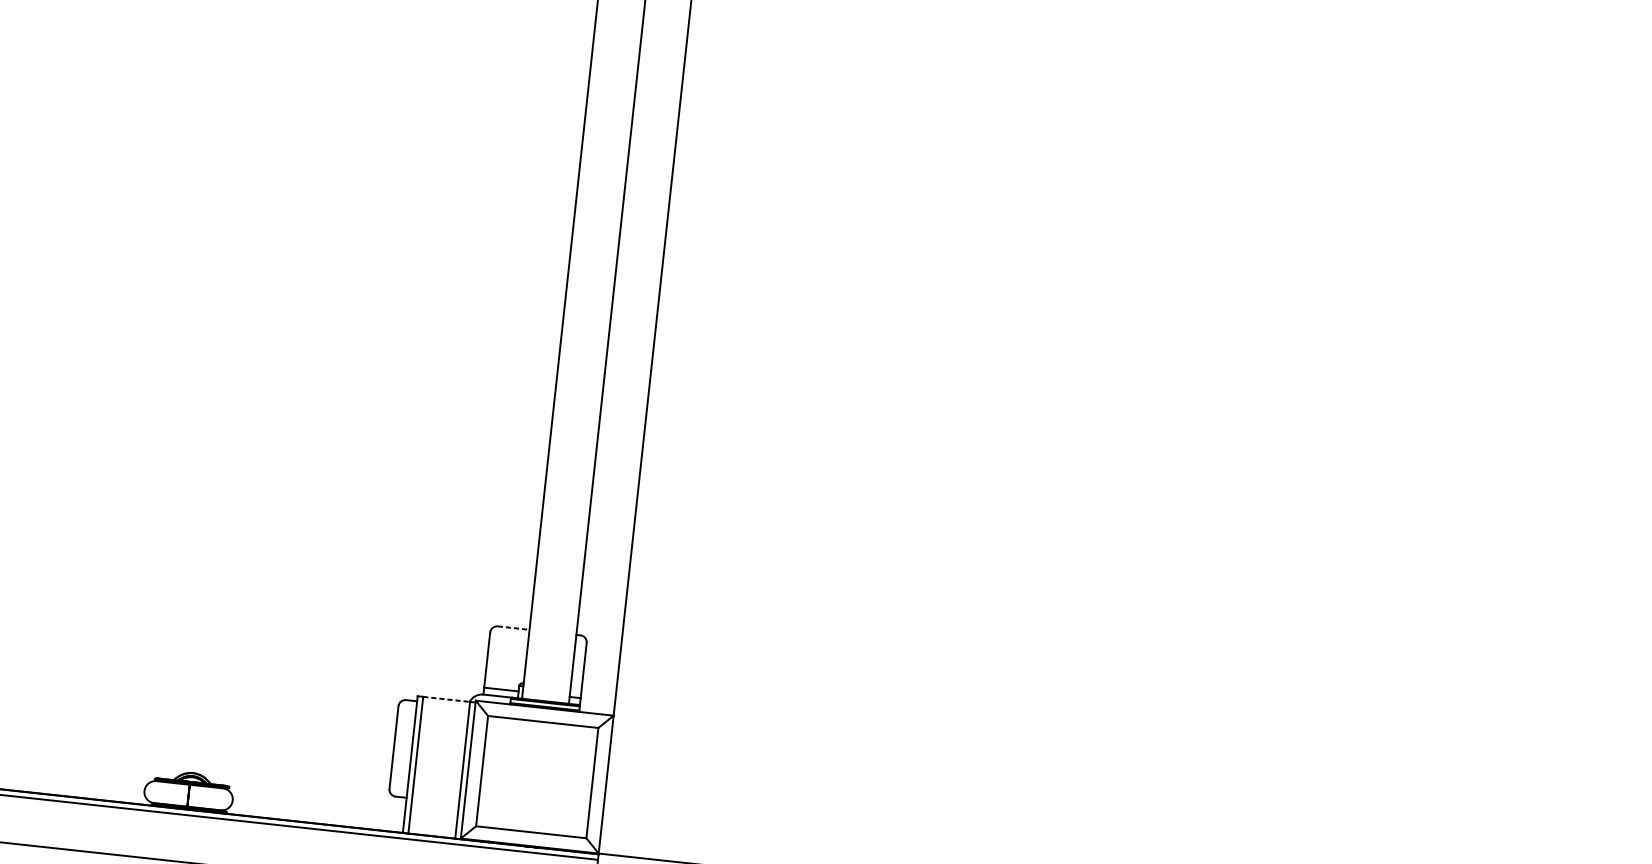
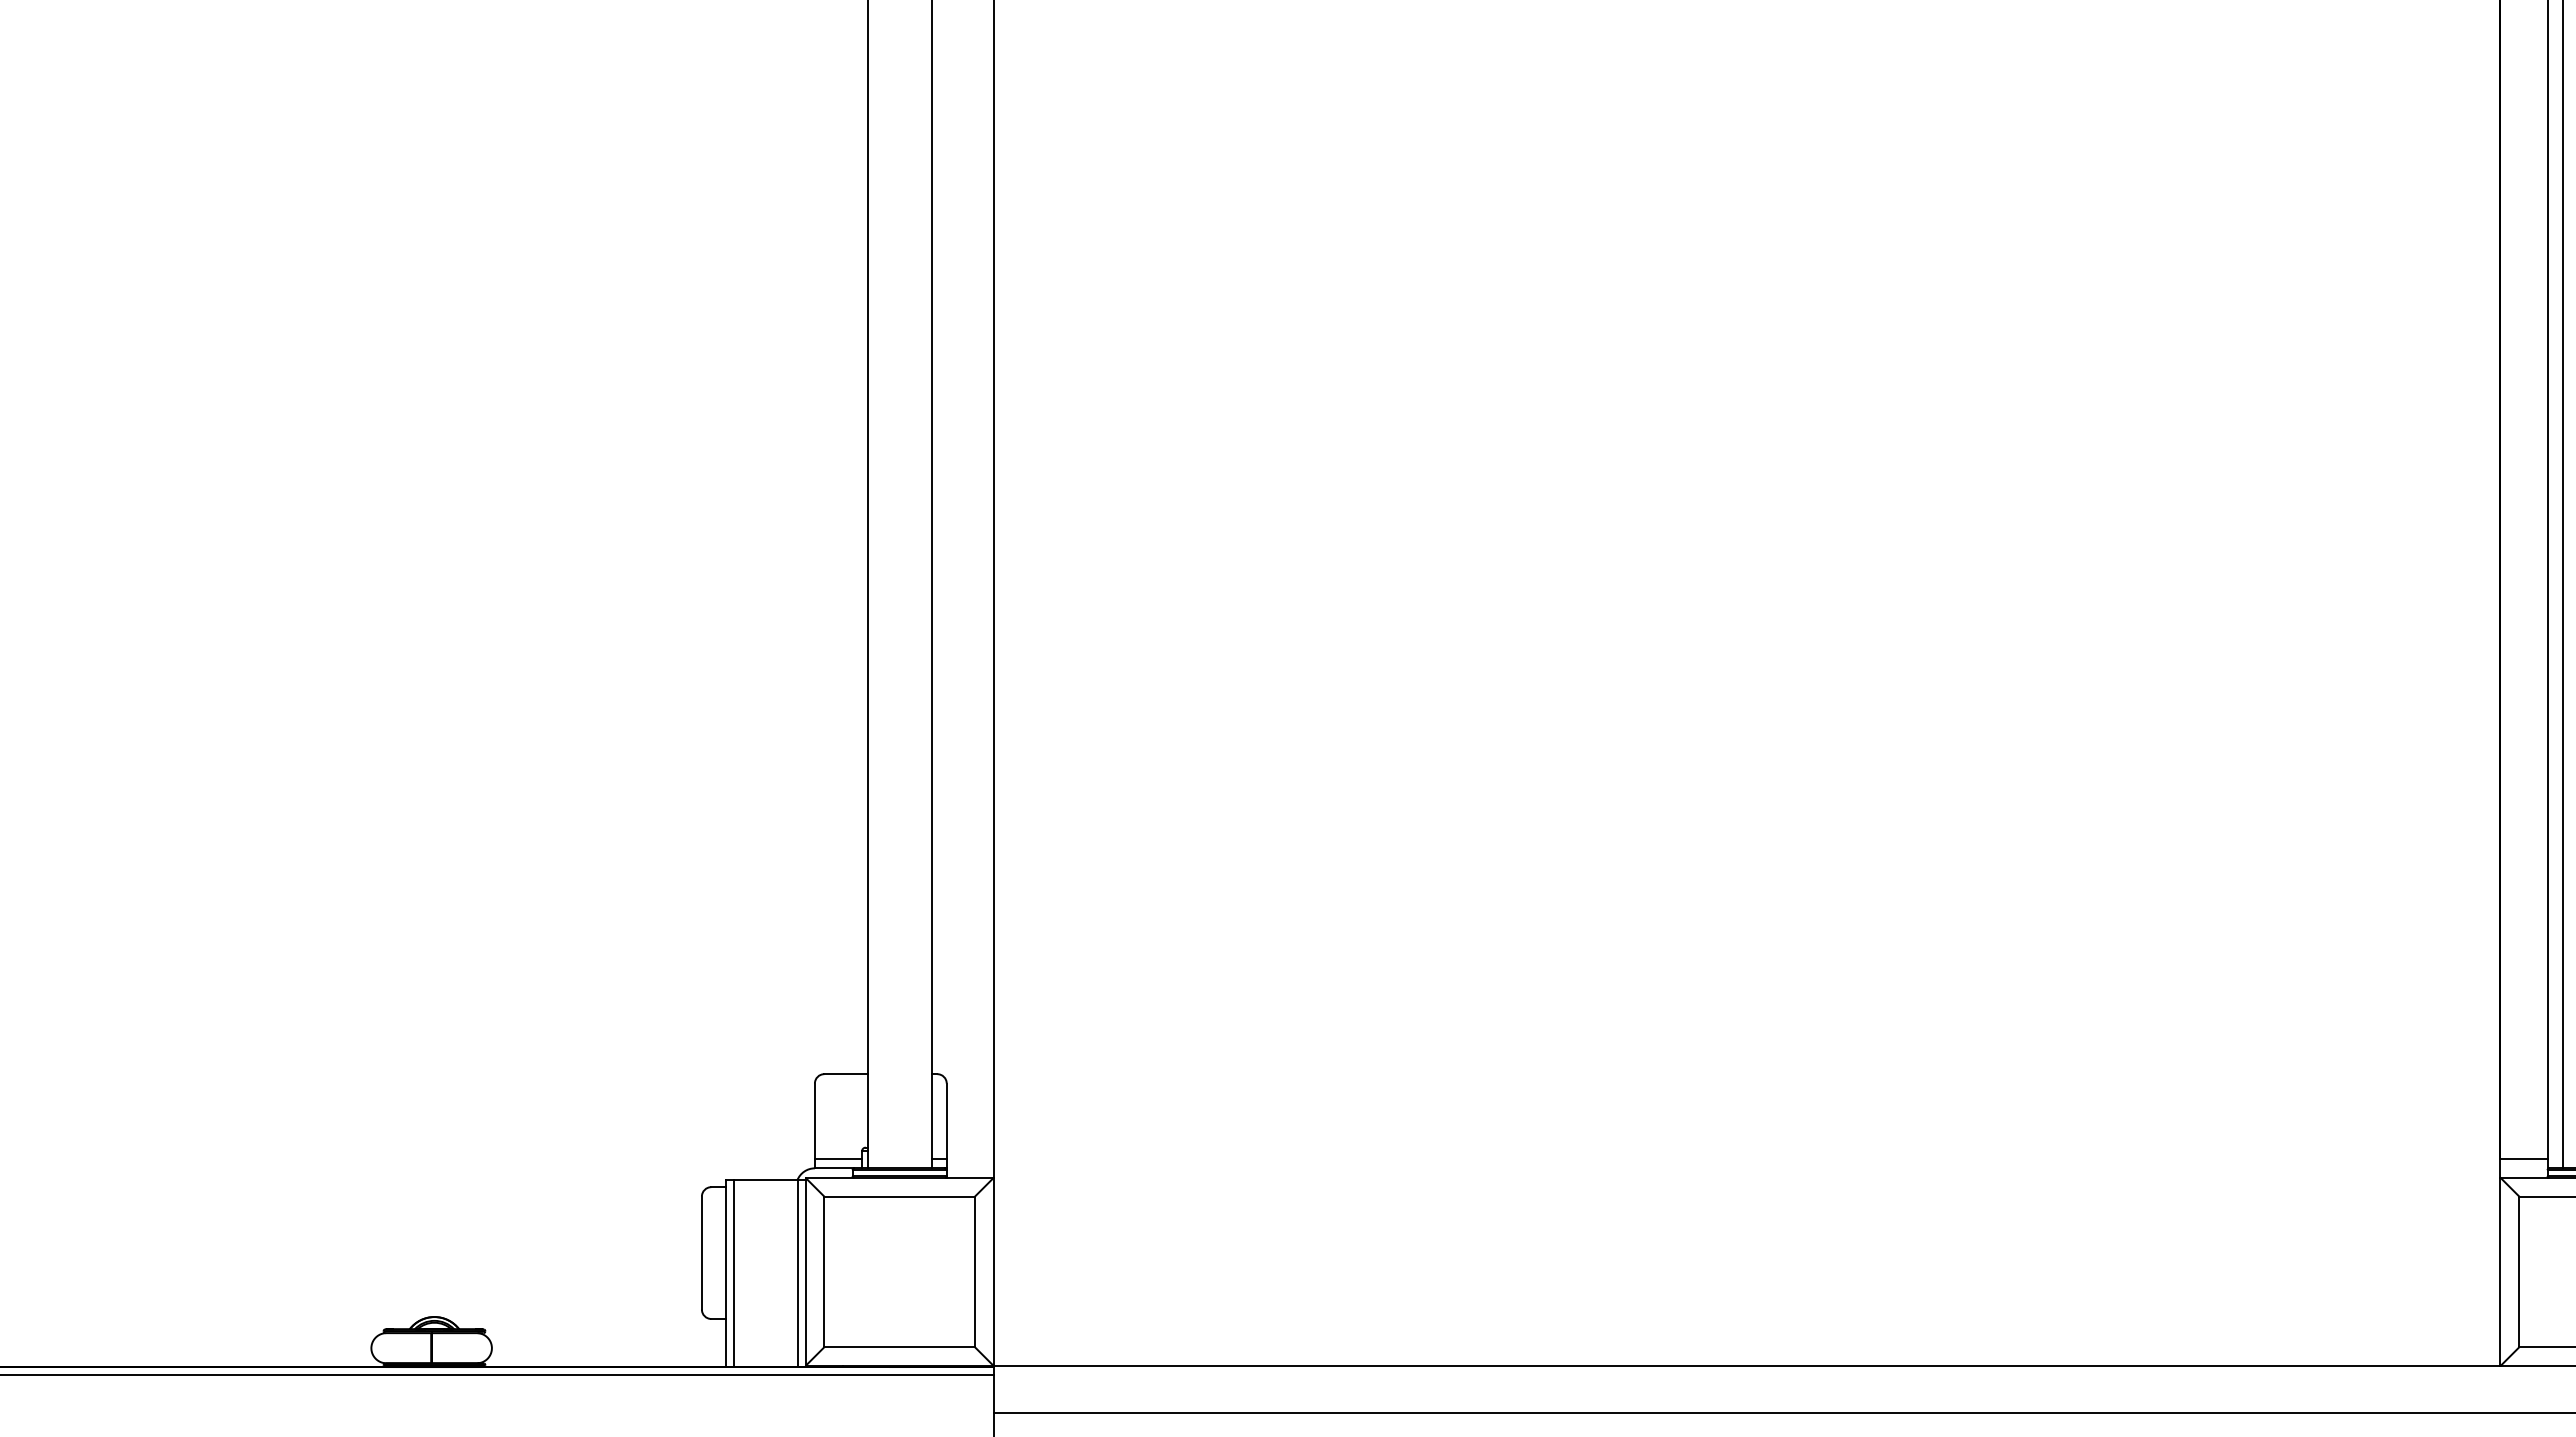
line: (513, 628) -> (845, 1074), dashed -> solid
line: (447, 699) -> (766, 1180), dashed -> solid

